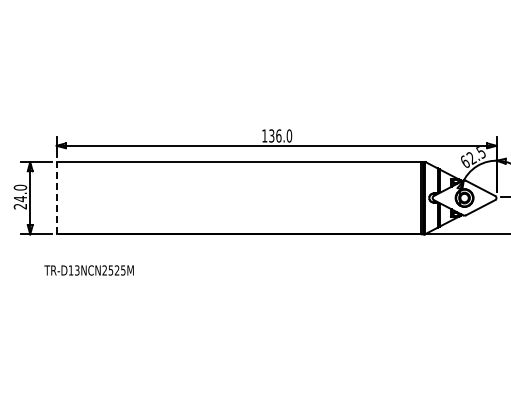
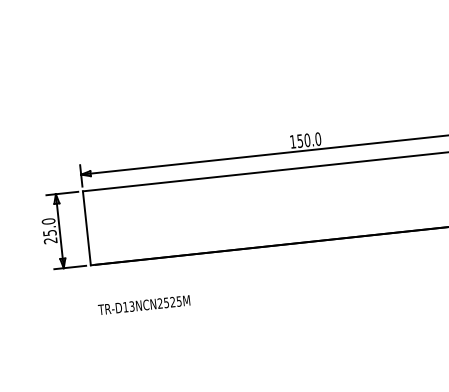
text: (275, 135) -> (303, 140), 136.0 -> 150.0
line: (56, 197) -> (86, 227), dashed -> solid
text: (20, 199) -> (49, 233), 24.0 -> 25.0
text: (88, 270) -> (143, 305), moved

